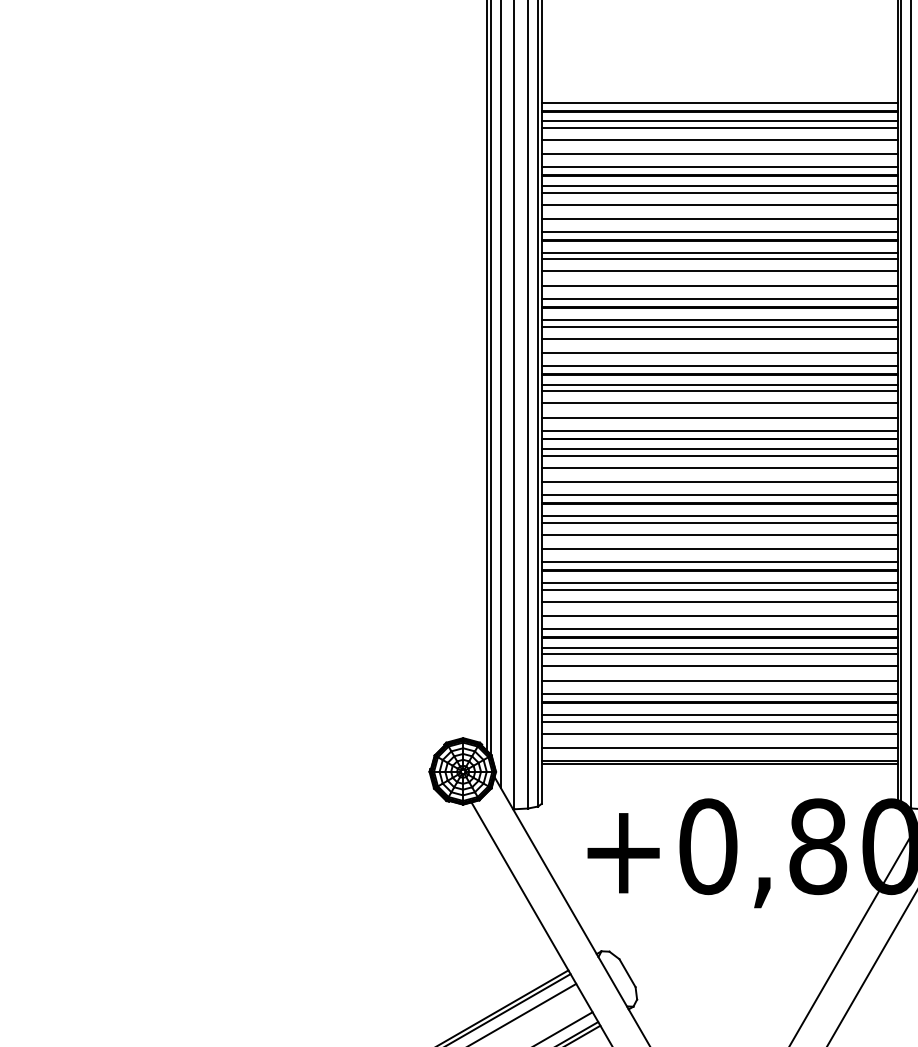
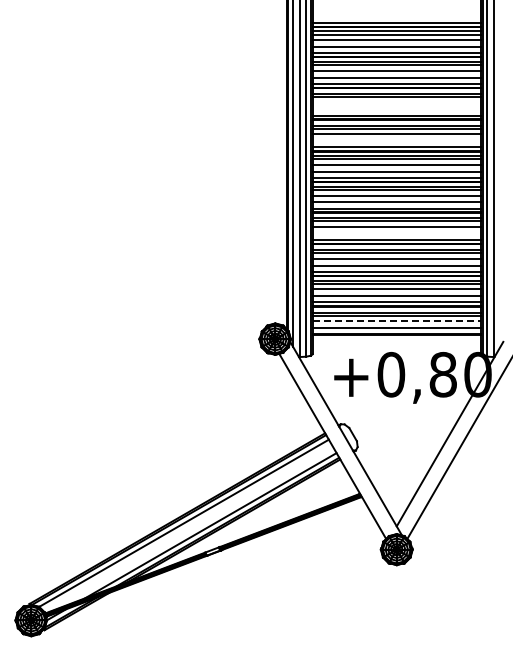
line: (719, 271) -> (396, 102), removed
line: (719, 286) -> (396, 109), removed
line: (719, 353) -> (396, 141), removed
line: (719, 550) -> (396, 234), removed
line: (721, 734) -> (397, 321), solid -> dashed

